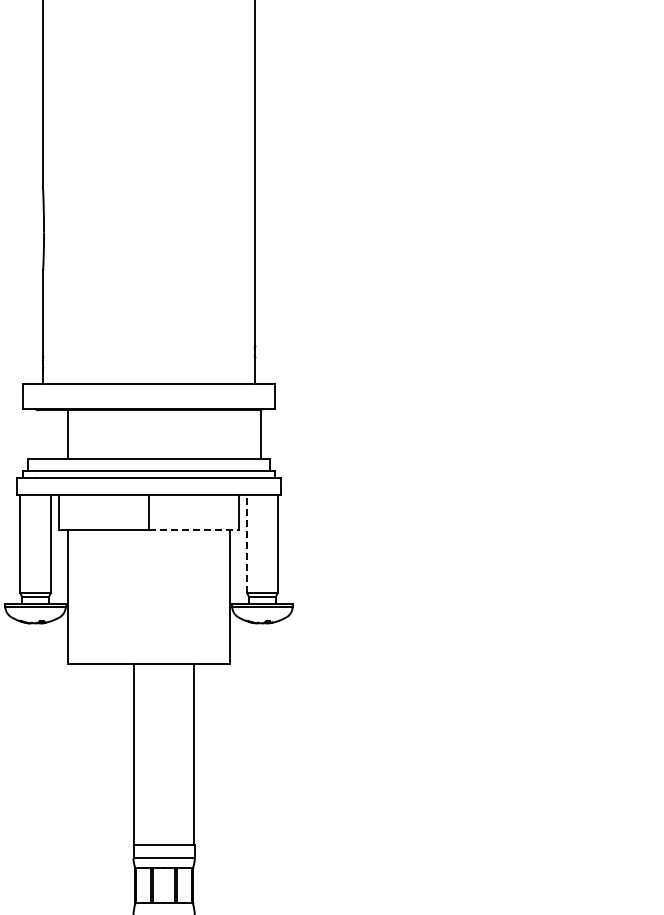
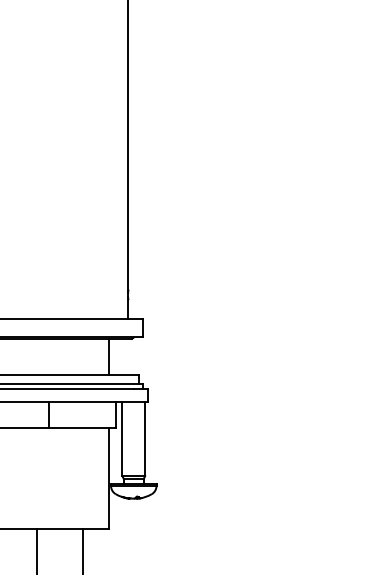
line: (260, 434) -> (109, 356), moved
line: (194, 529) -> (82, 428), dashed -> solid
line: (247, 543) -> (122, 438), dashed -> solid

